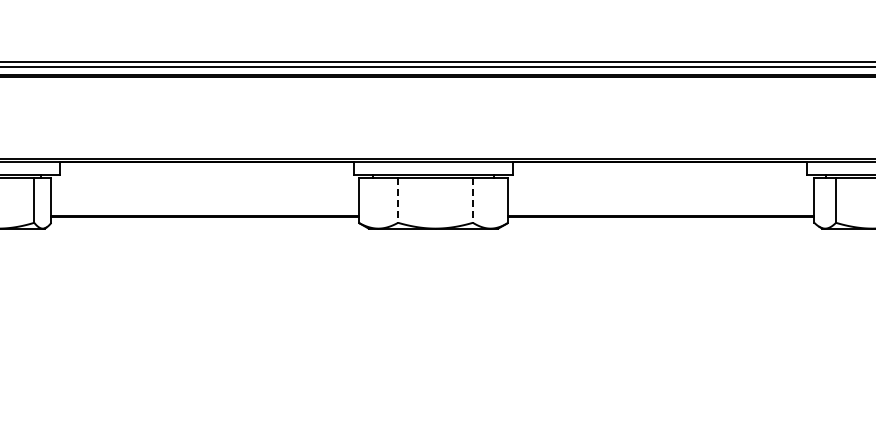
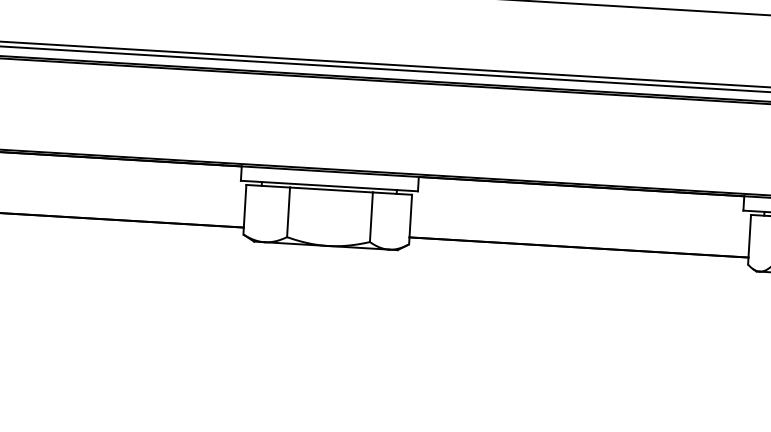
line: (398, 200) -> (288, 212), dashed -> solid
line: (472, 200) -> (370, 217), dashed -> solid

